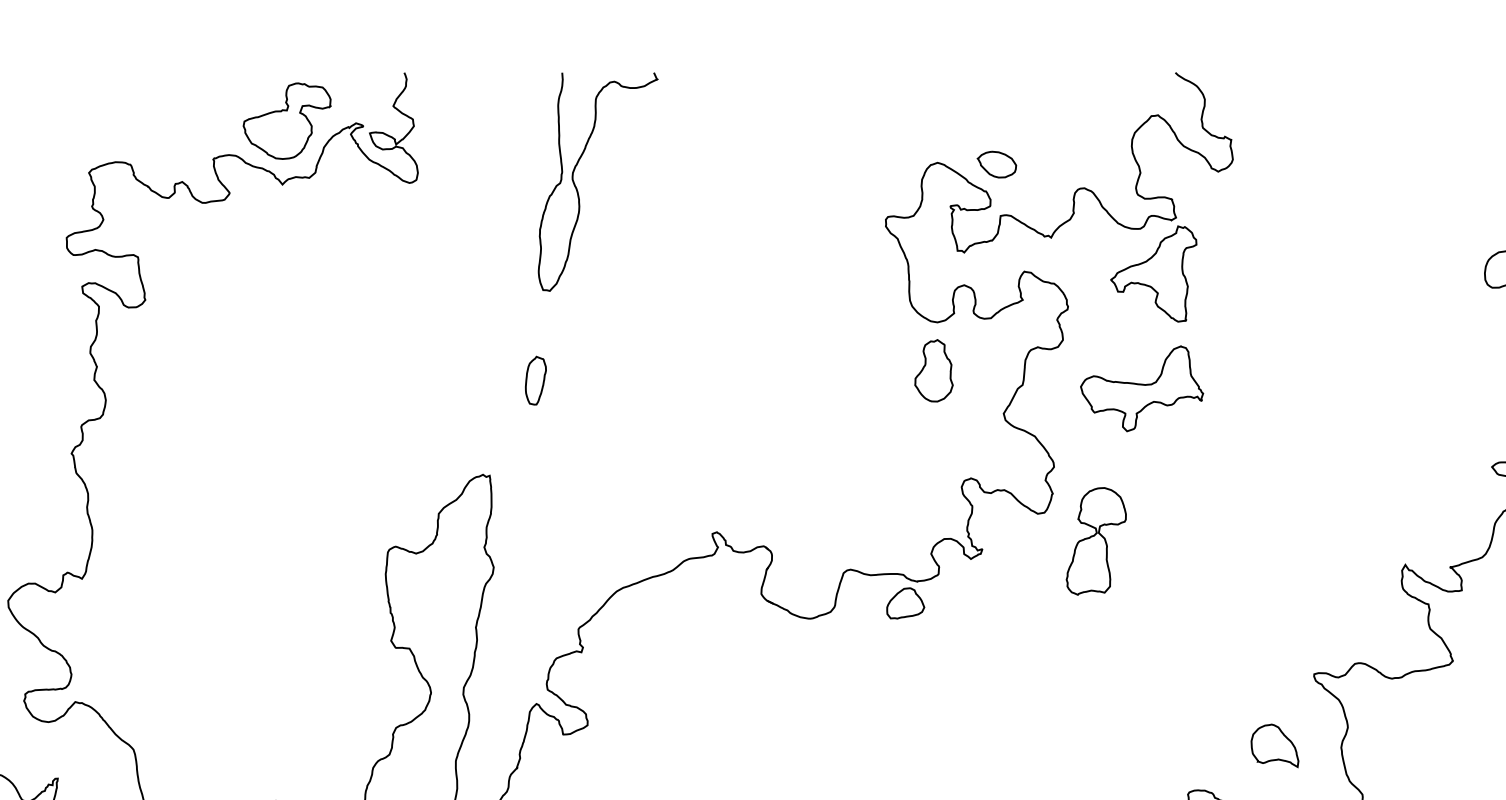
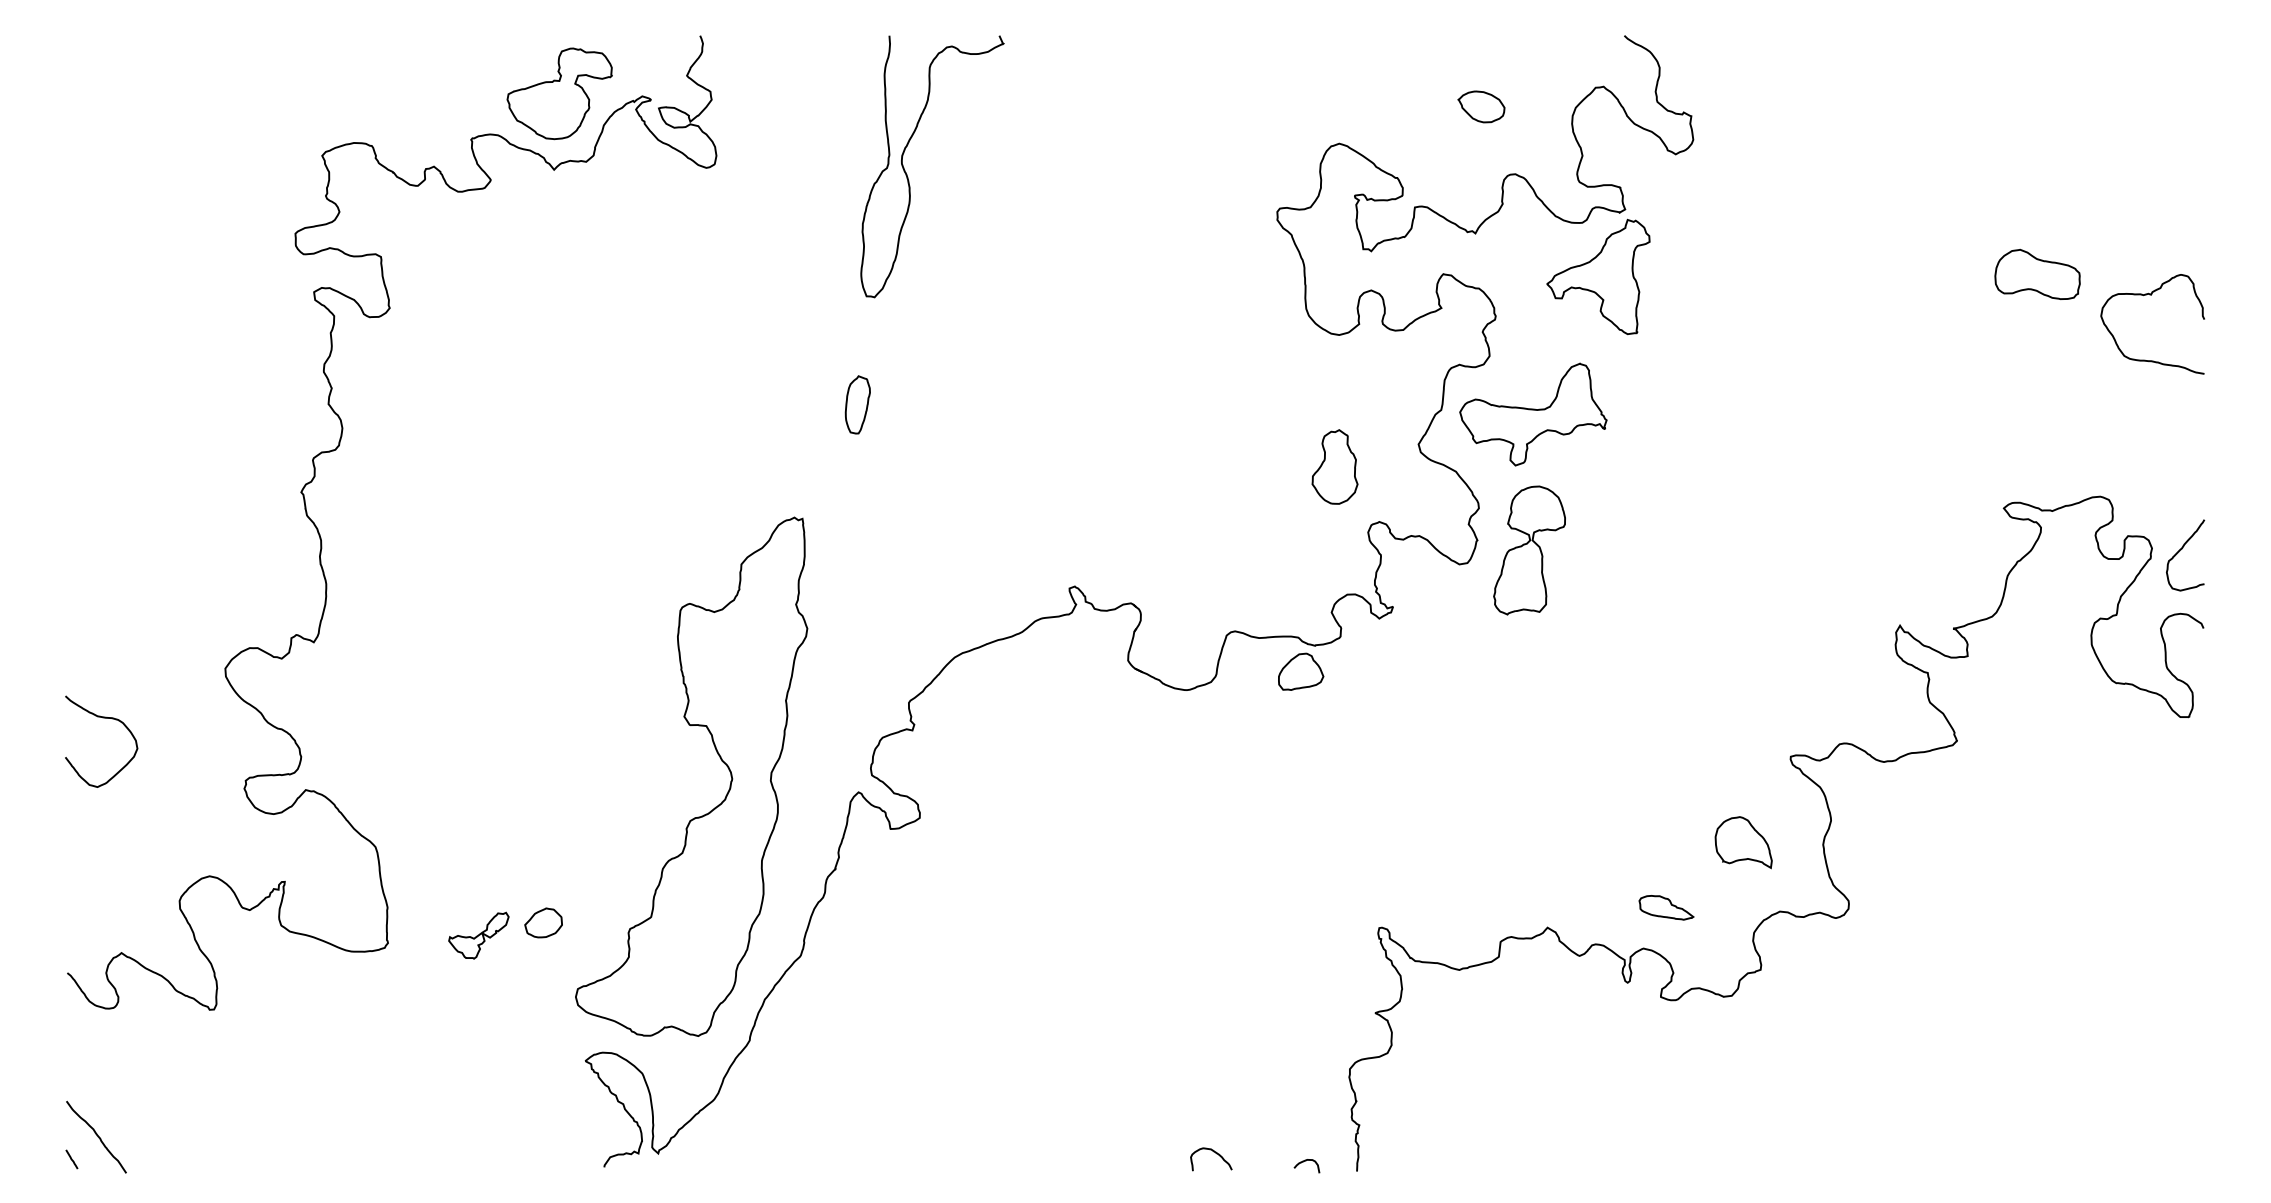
part: (996, 164) -> (1481, 106), moved
part: (933, 370) -> (1334, 466), moved
part: (1142, 388) -> (1533, 414), moved
part: (1096, 541) -> (1529, 550), moved

